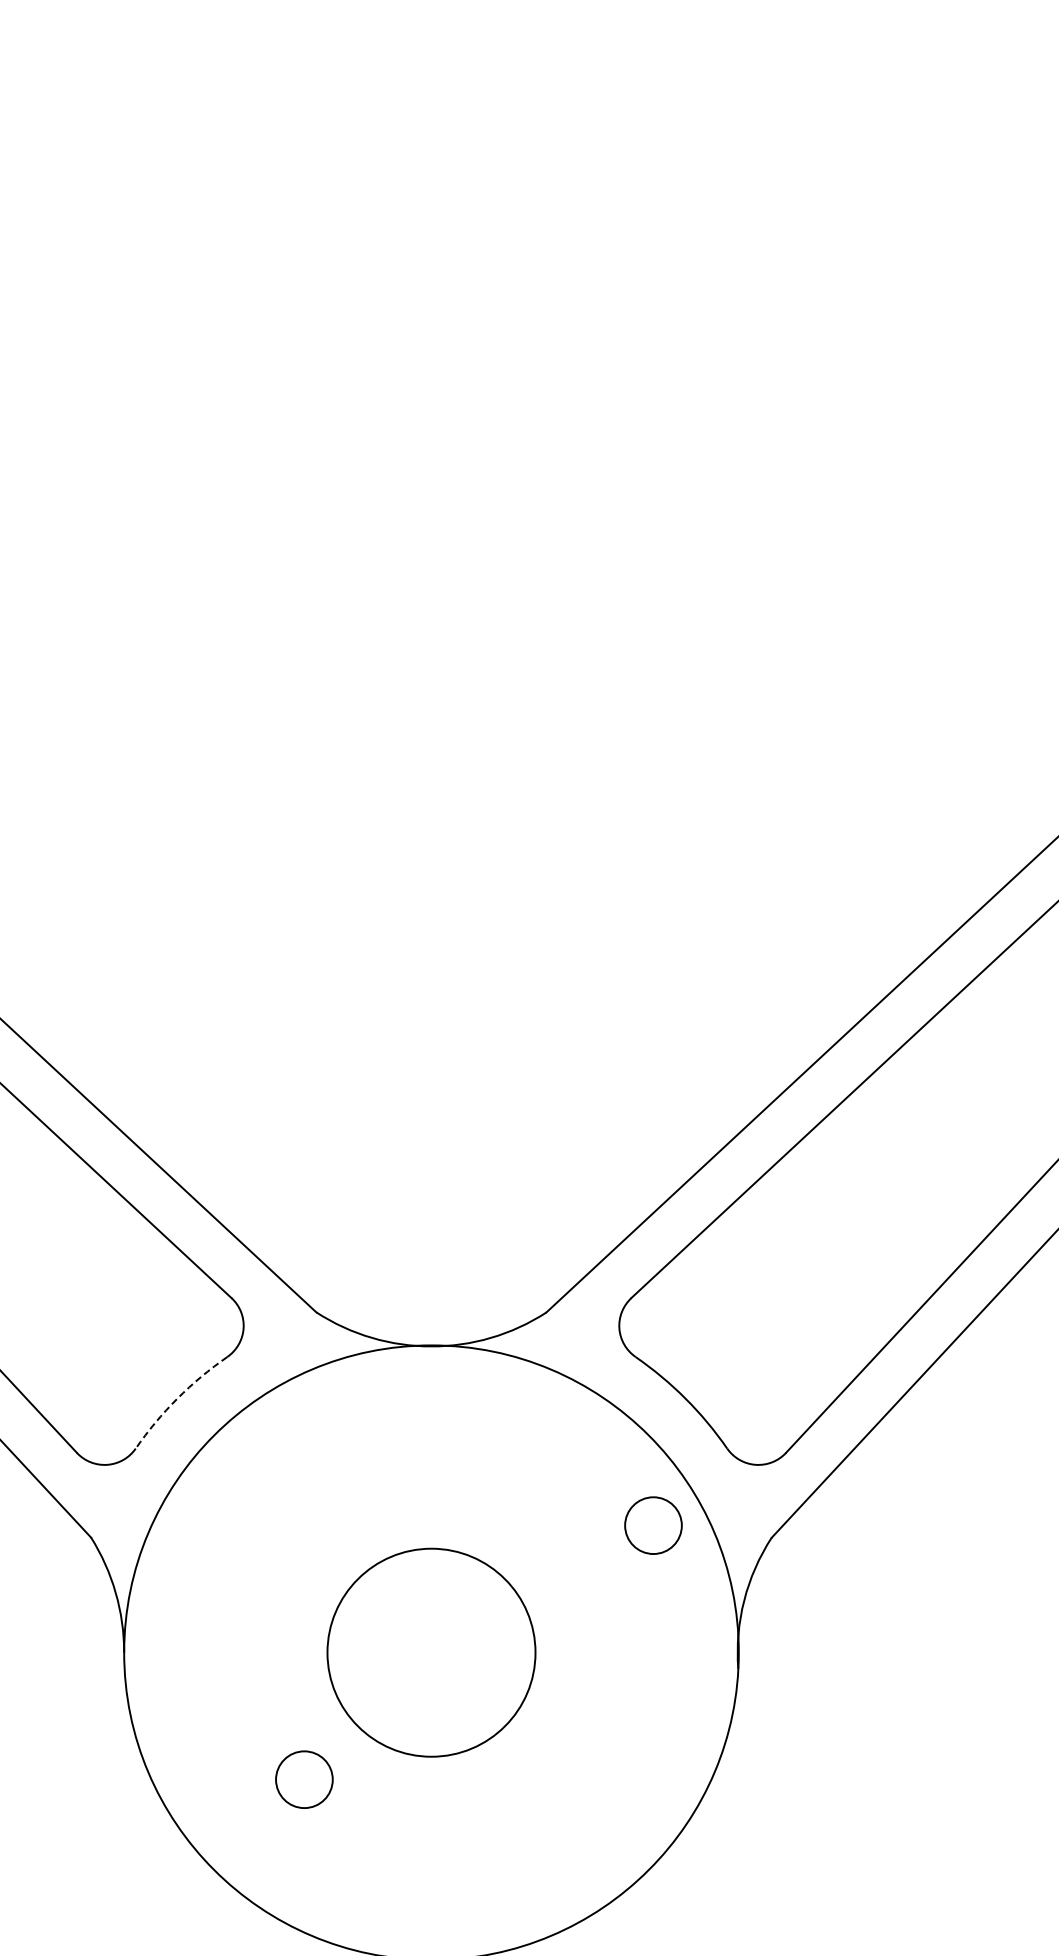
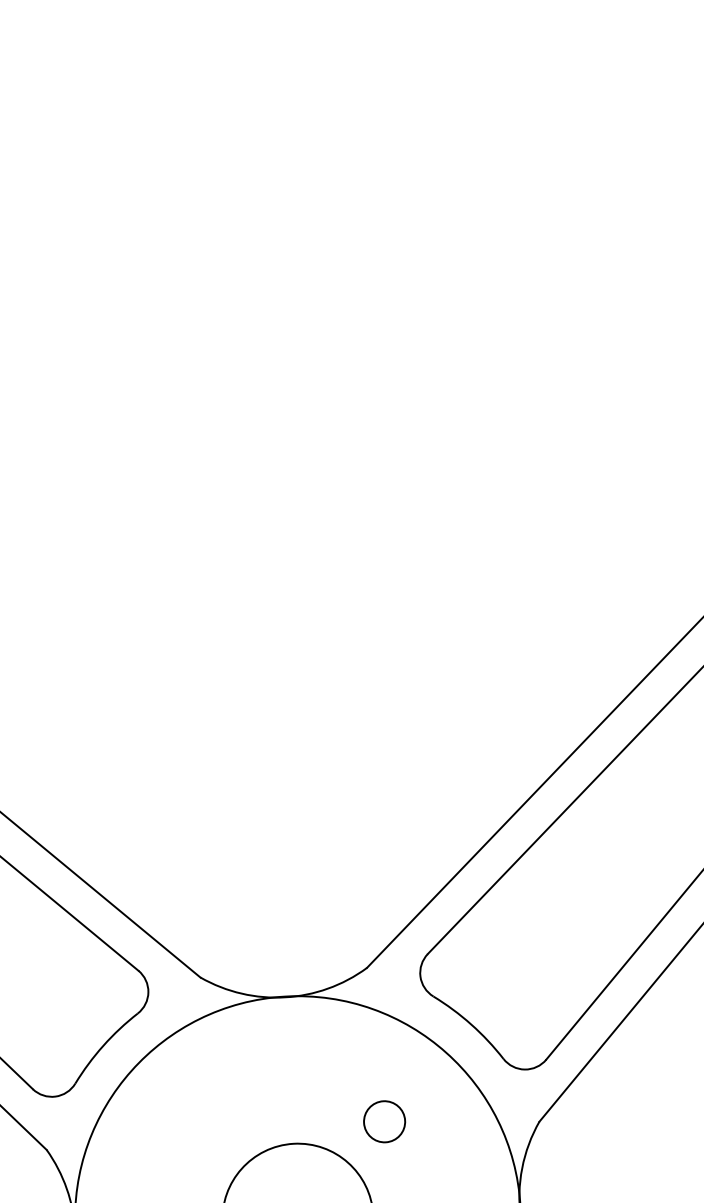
arc: (177, 1398) -> (103, 1045), dashed -> solid
circle: (653, 1525) -> (384, 1121), moved

